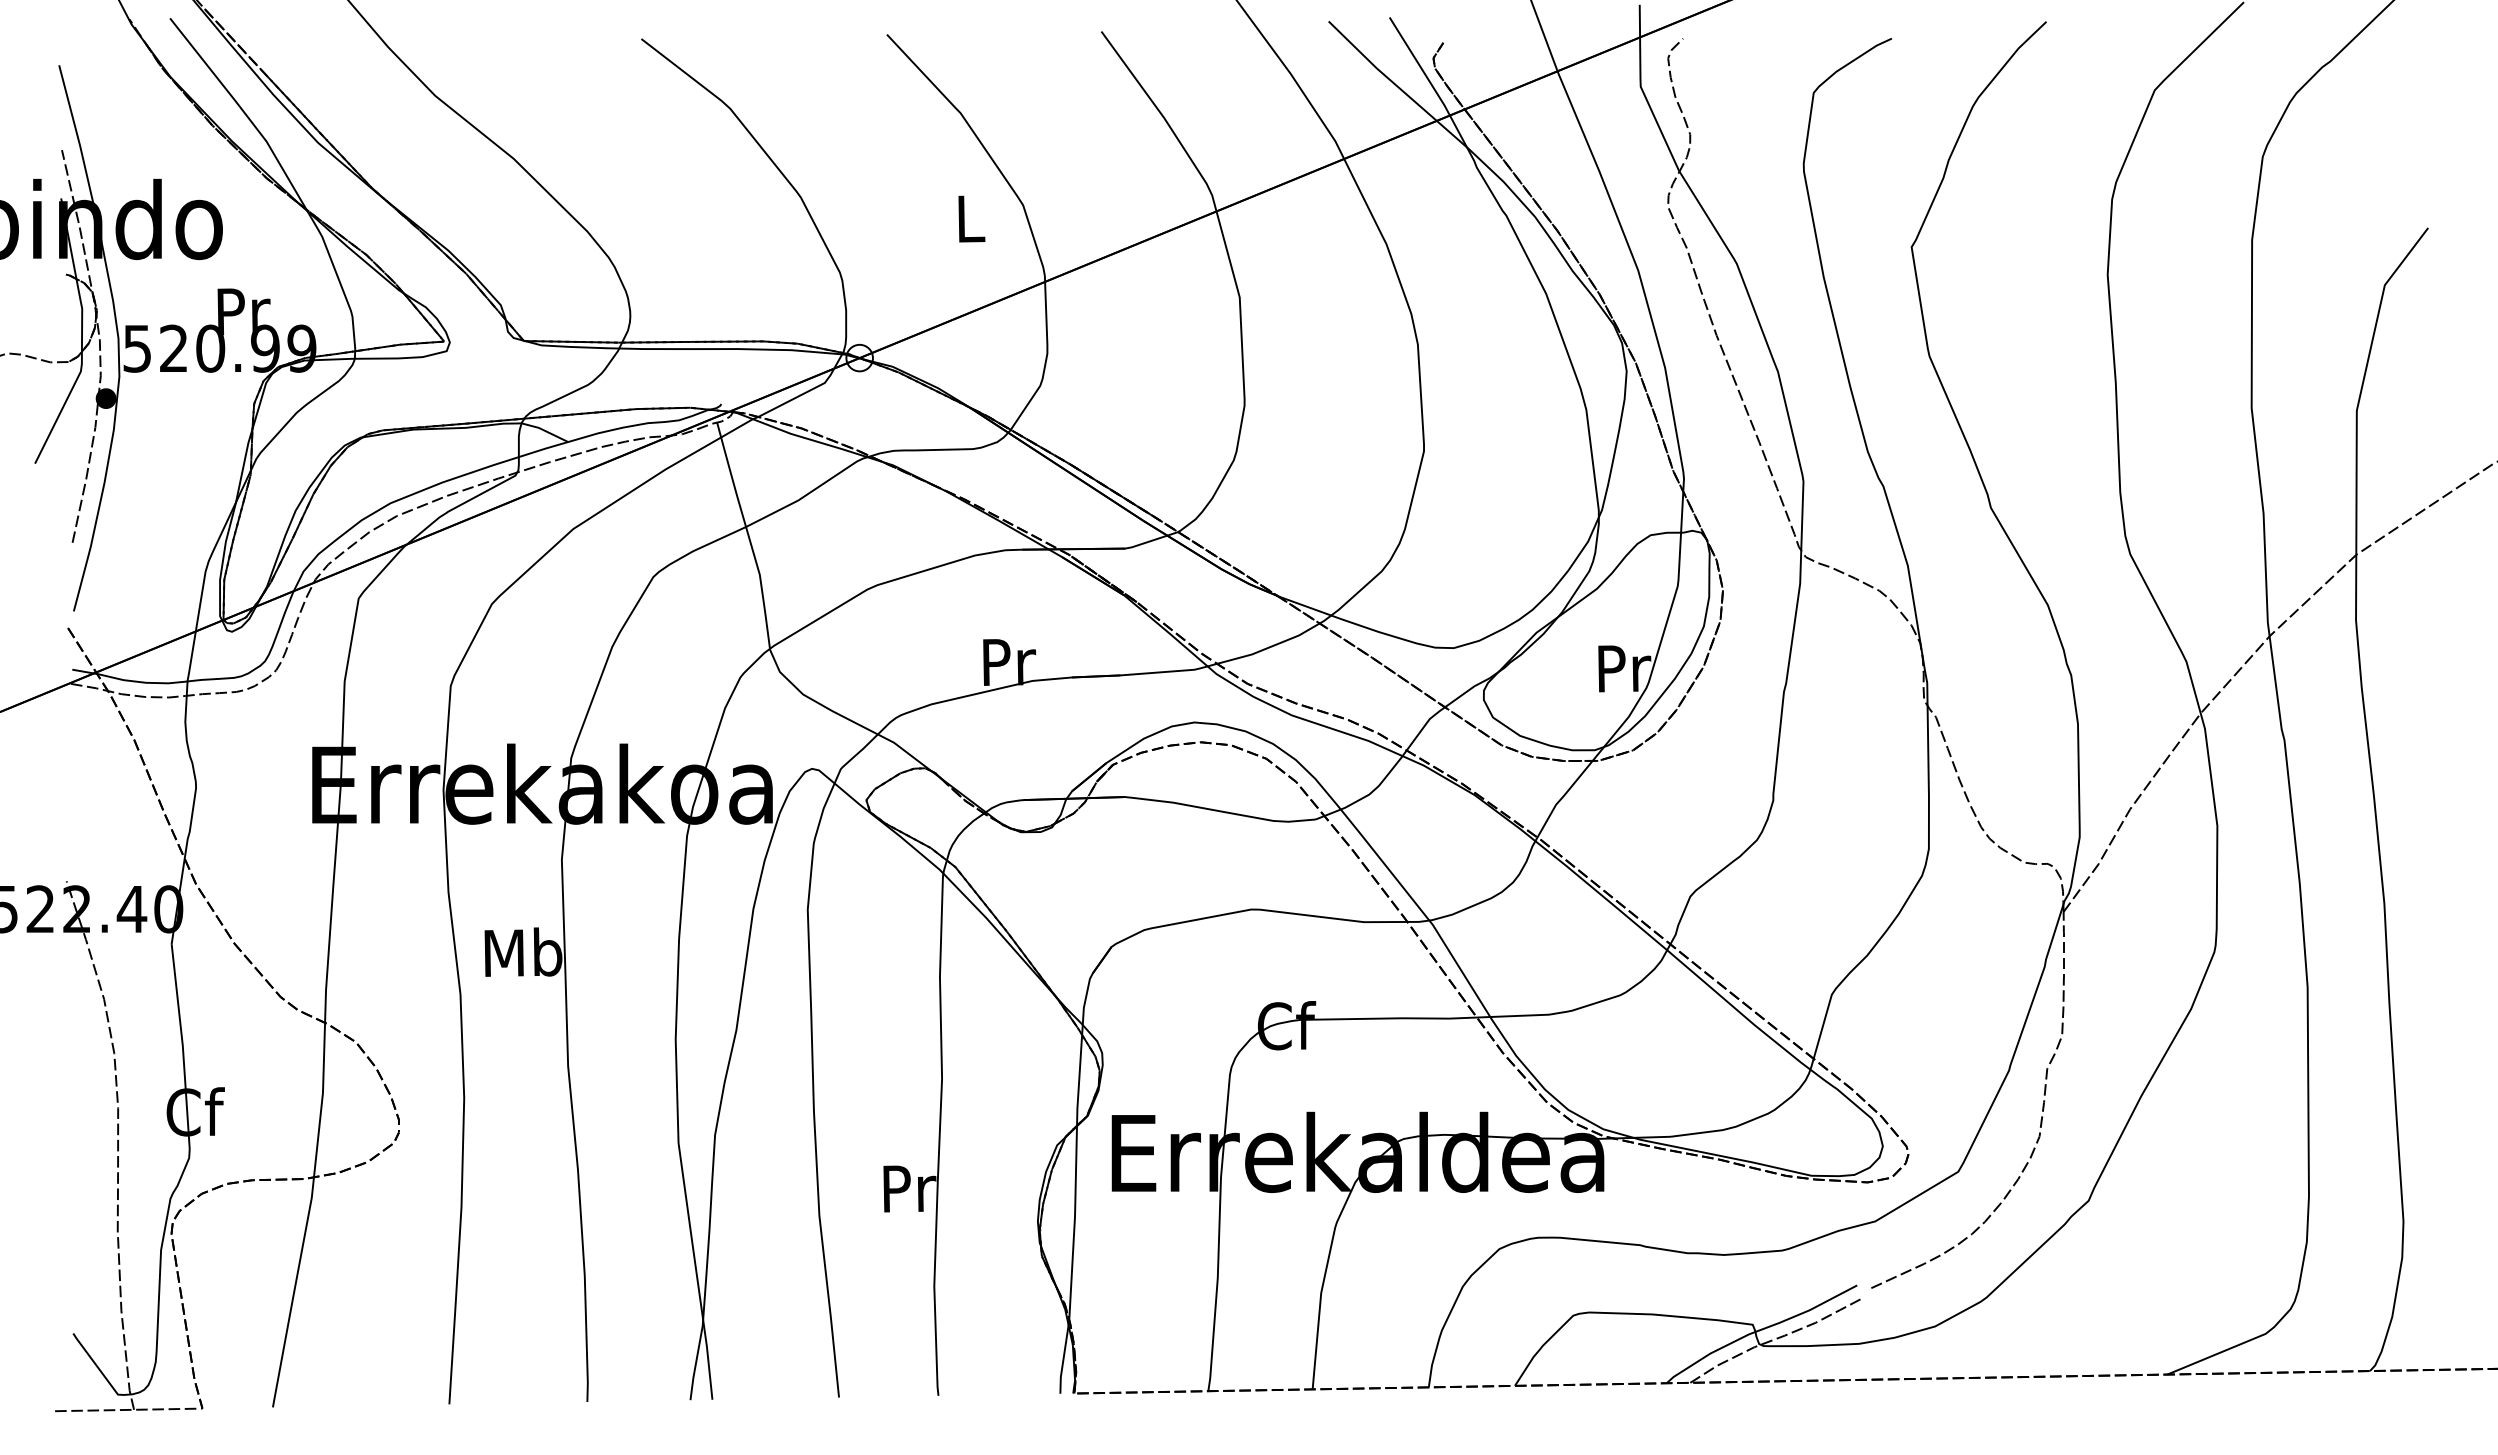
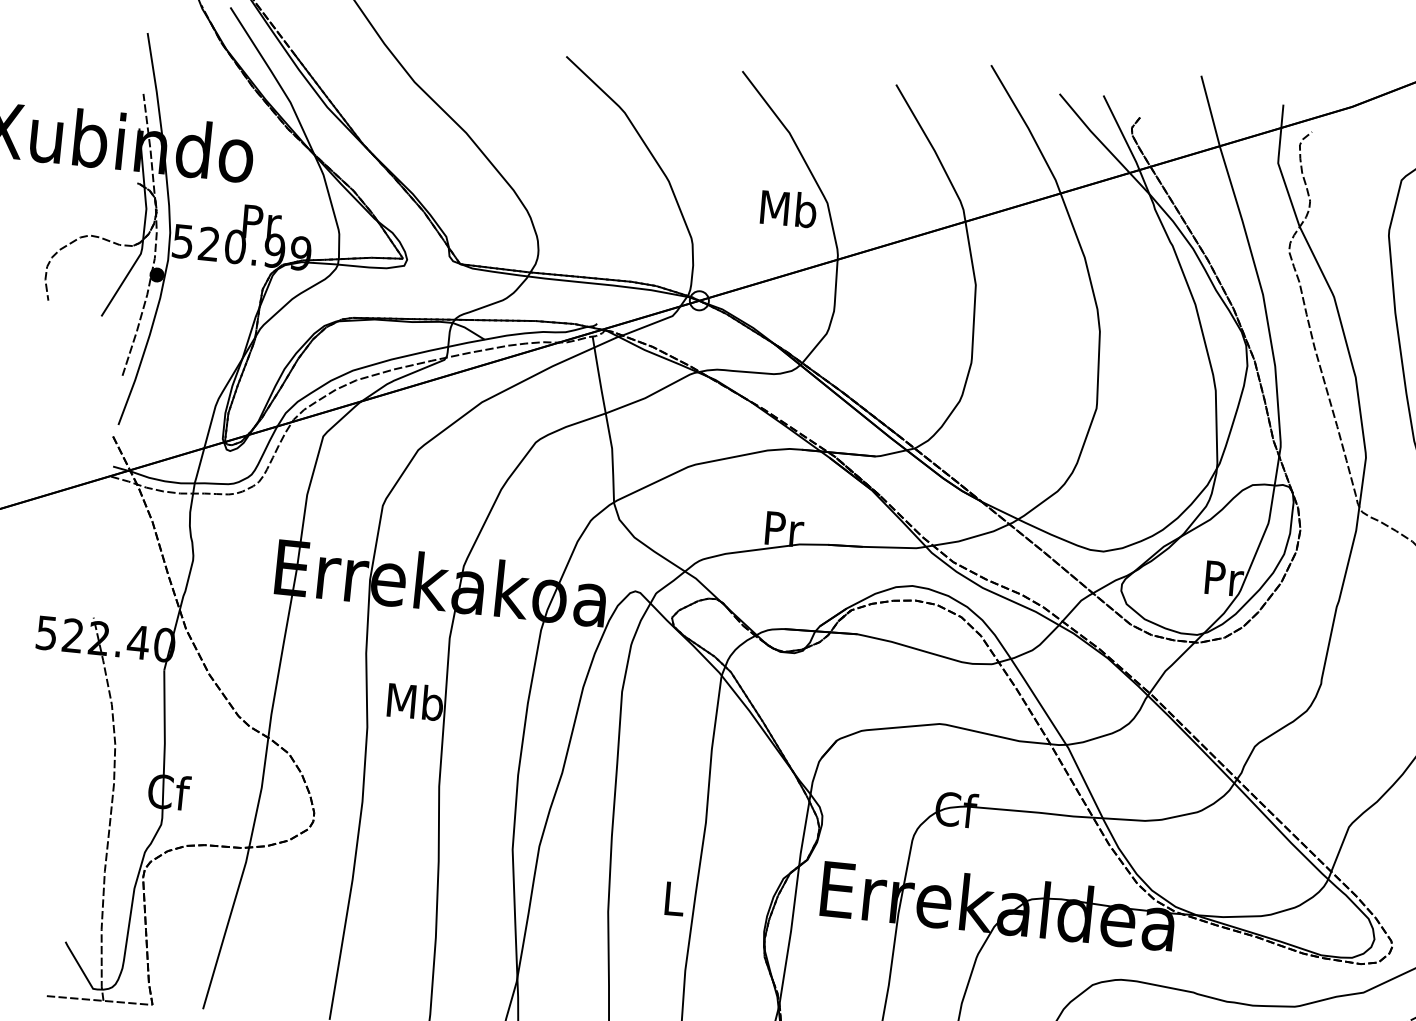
text: (970, 217) -> (788, 208), L -> Mb
text: (909, 1188) -> (674, 898), Pr -> L

